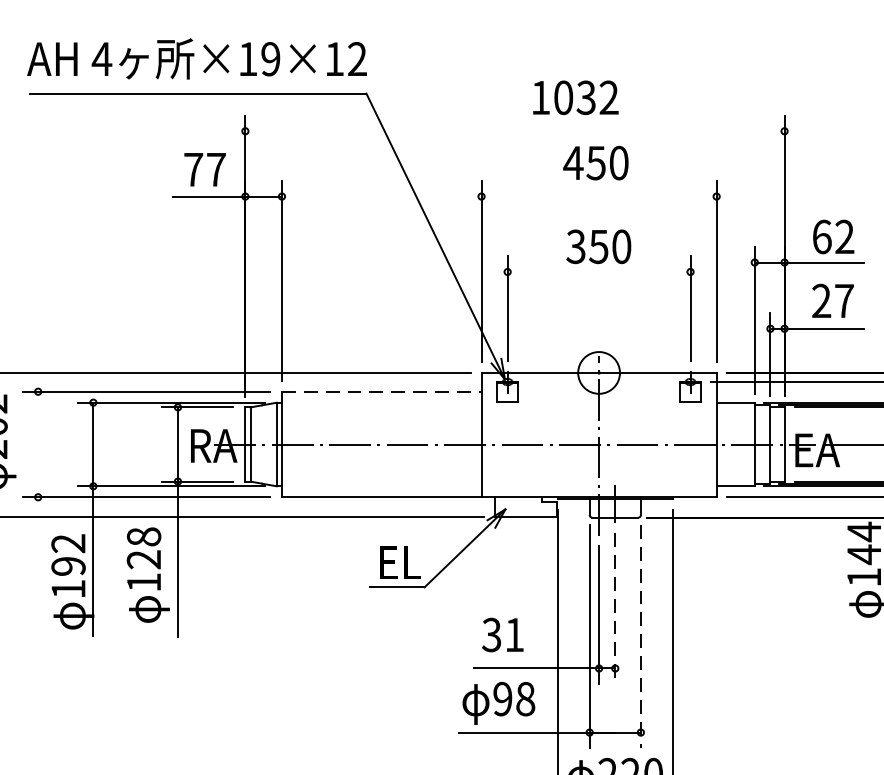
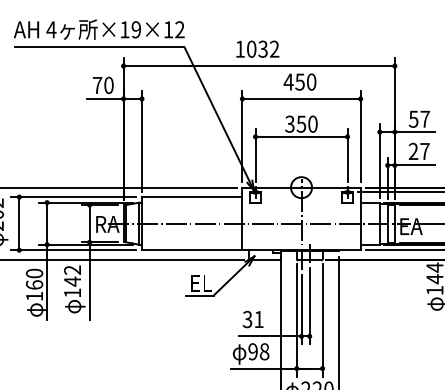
text: (575, 96) -> (257, 48), moved
line: (515, 132) -> (259, 66), added
text: (215, 169) -> (108, 85), 77 -> 70
line: (599, 195) -> (301, 98), added
text: (831, 235) -> (418, 118), 62 -> 57
line: (599, 271) -> (301, 136), added
line: (382, 392) -> (192, 197), dashed -> solid
line: (38, 444) -> (19, 223), added
text: (143, 547) -> (72, 275), 128 -> 142
text: (68, 553) -> (34, 278), 192 -> 160
line: (614, 609) -> (309, 306), dashed -> solid
line: (640, 636) -> (322, 320), dashed -> solid

